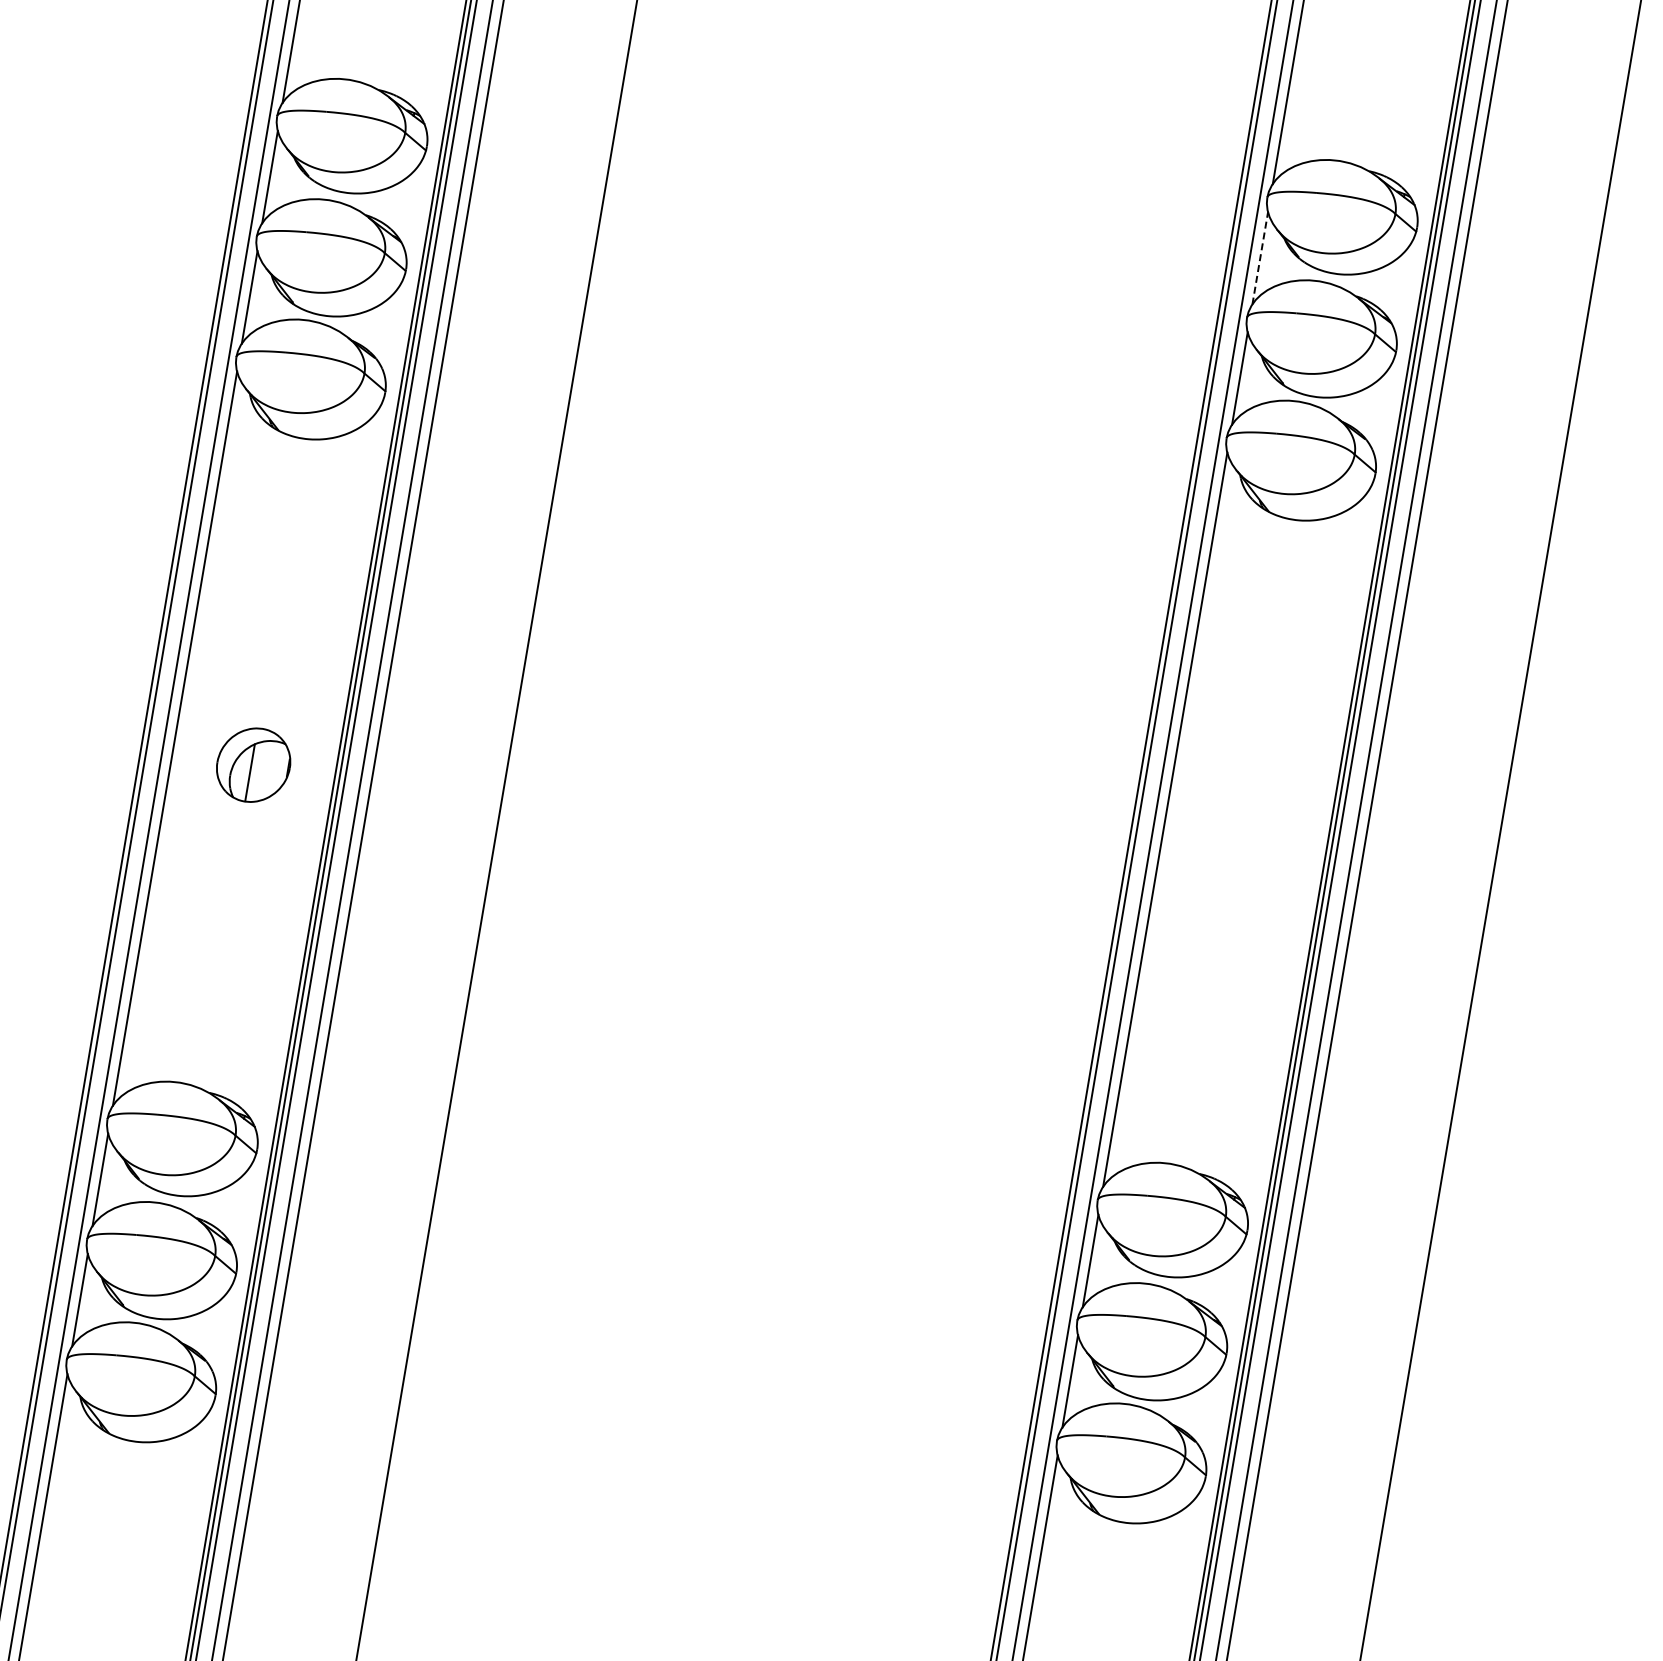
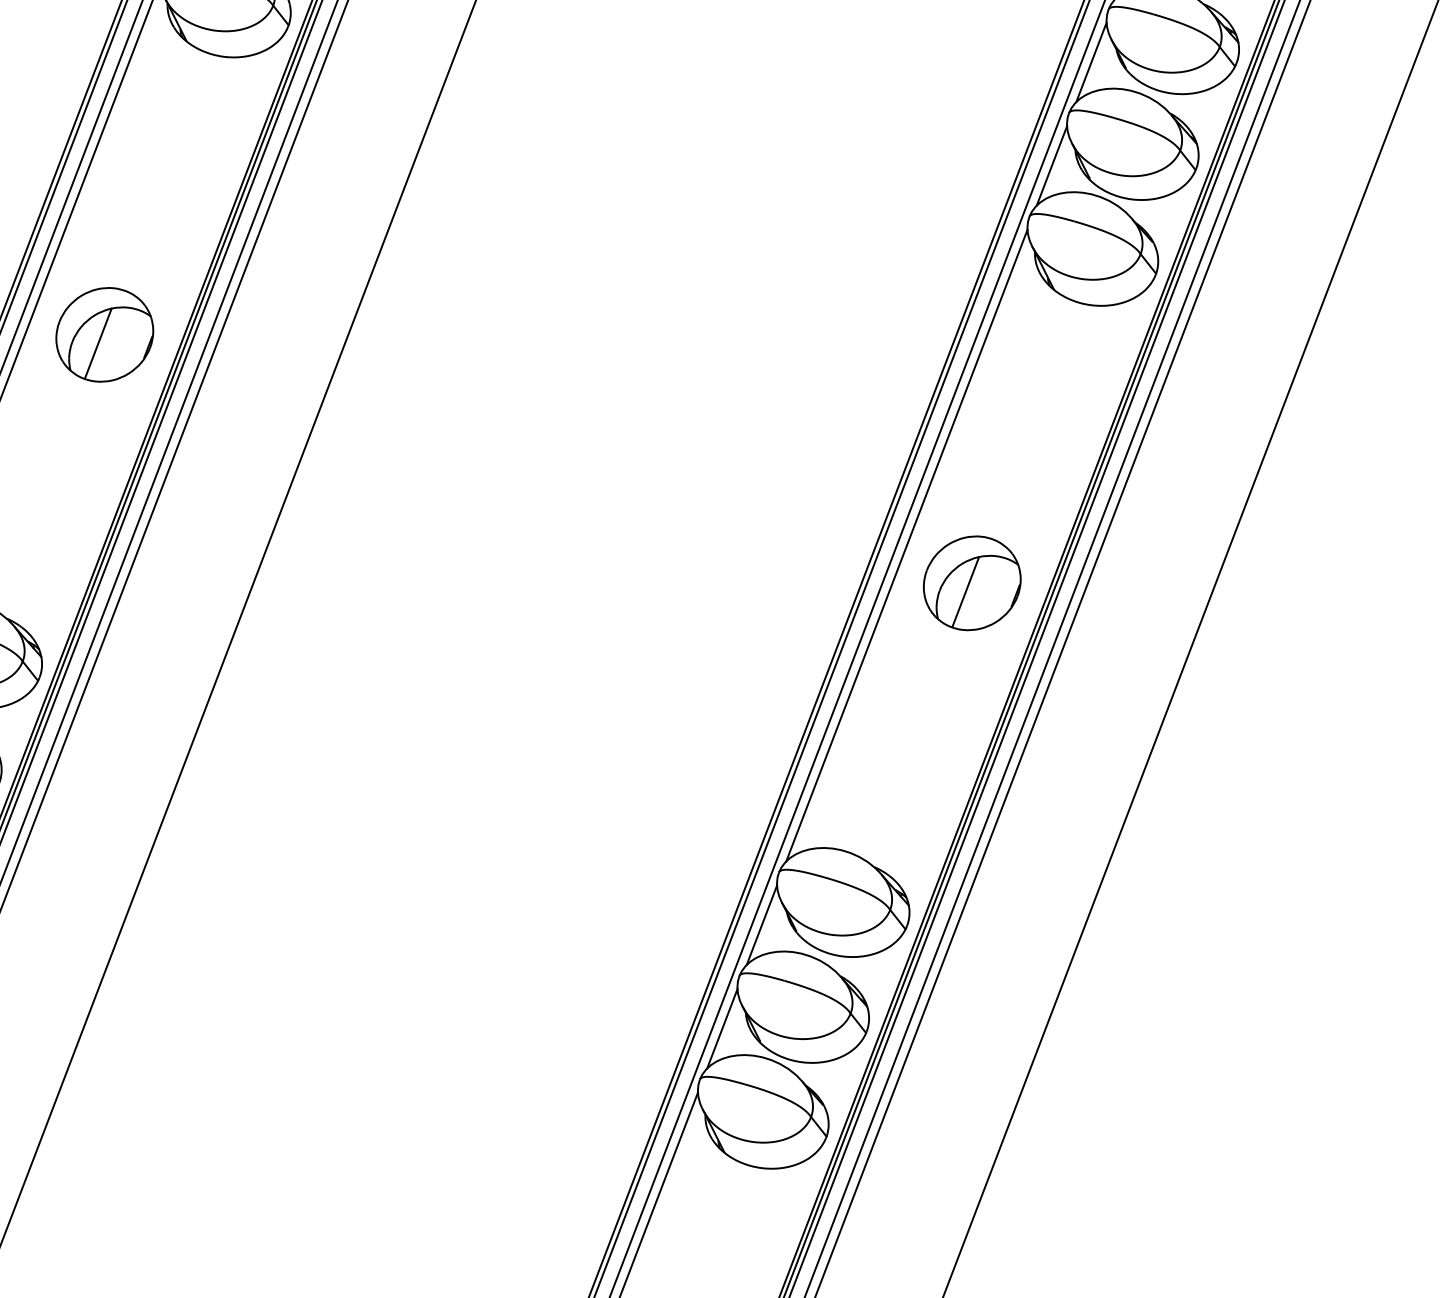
line: (1260, 258) -> (1091, 62), dashed -> solid
part: (253, 764) -> (104, 334), size x1.43
part: (1243, 846) -> (971, 583), added

